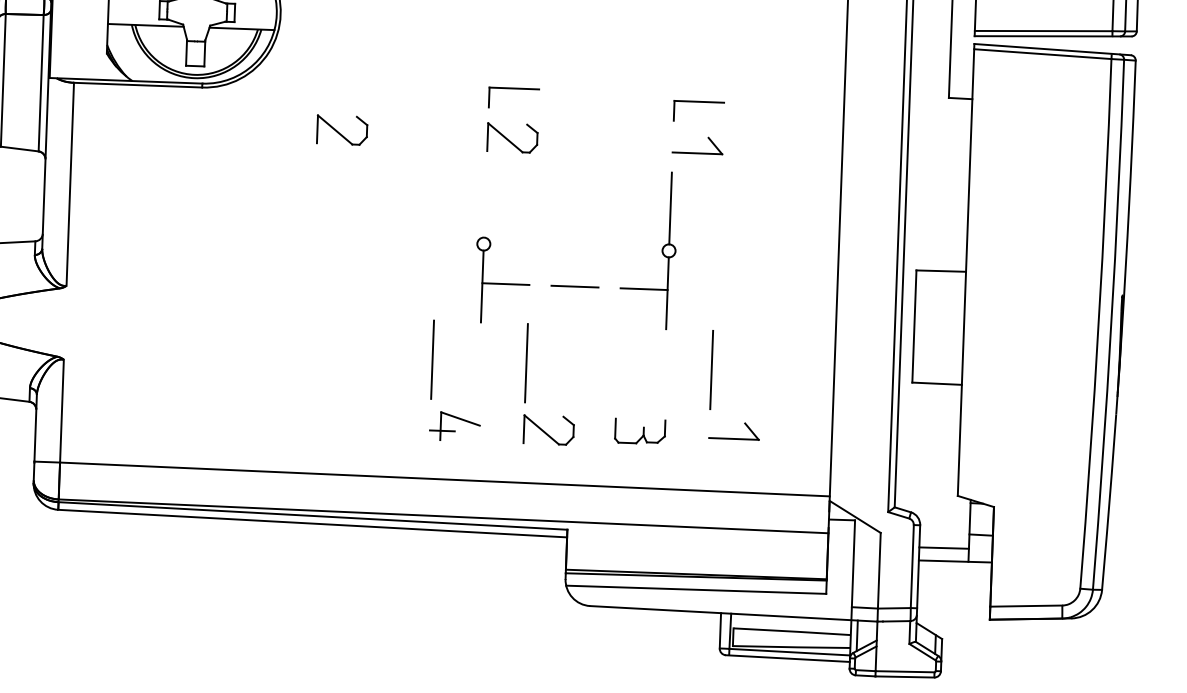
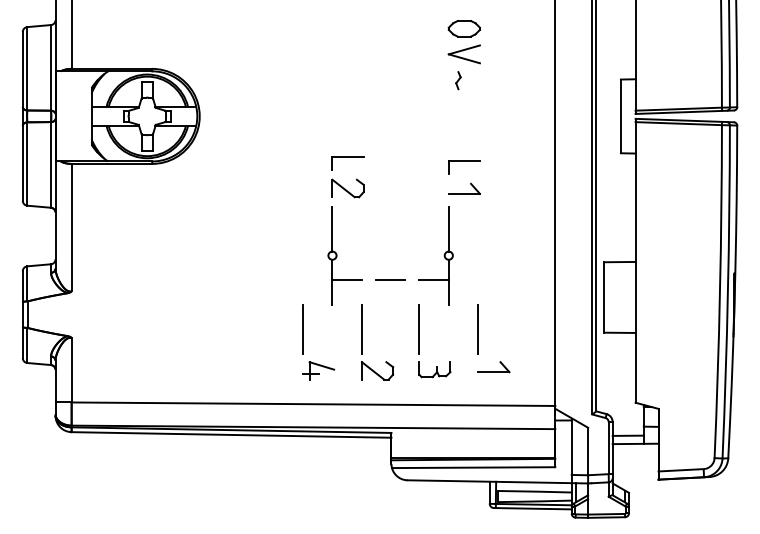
part: (341, 130) -> (240, 187), removed
line: (485, 200) -> (332, 228), added
line: (618, 366) -> (419, 329), added

